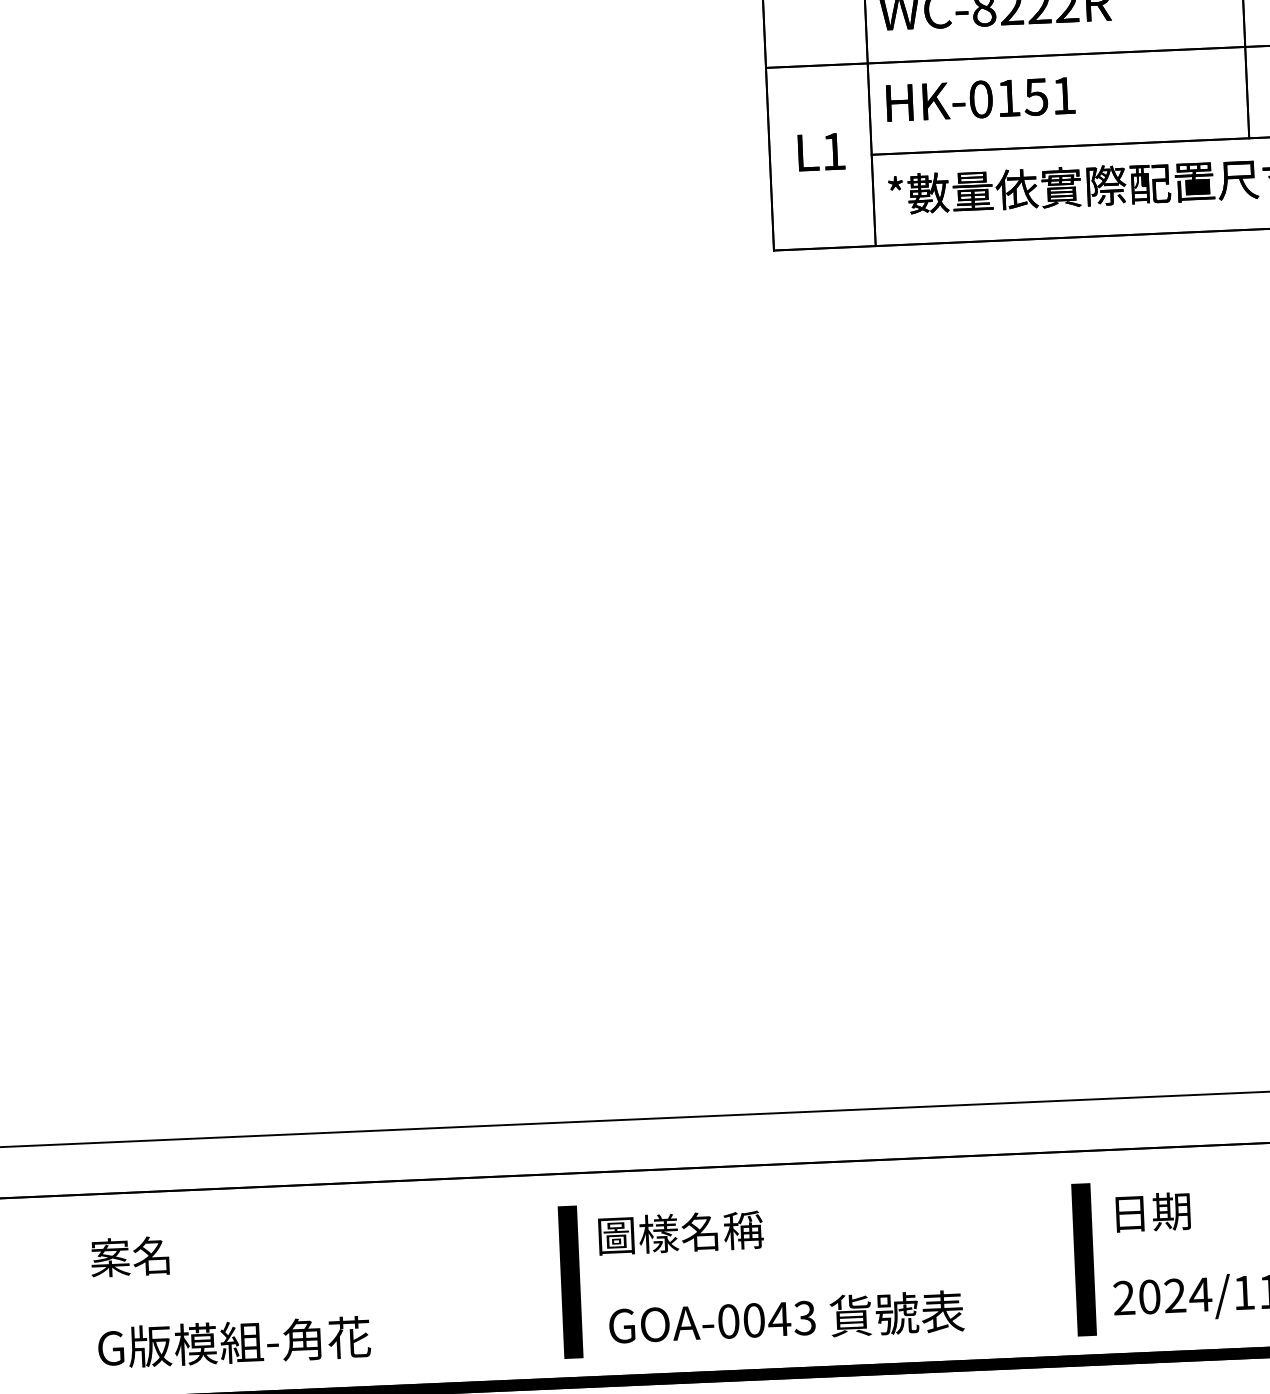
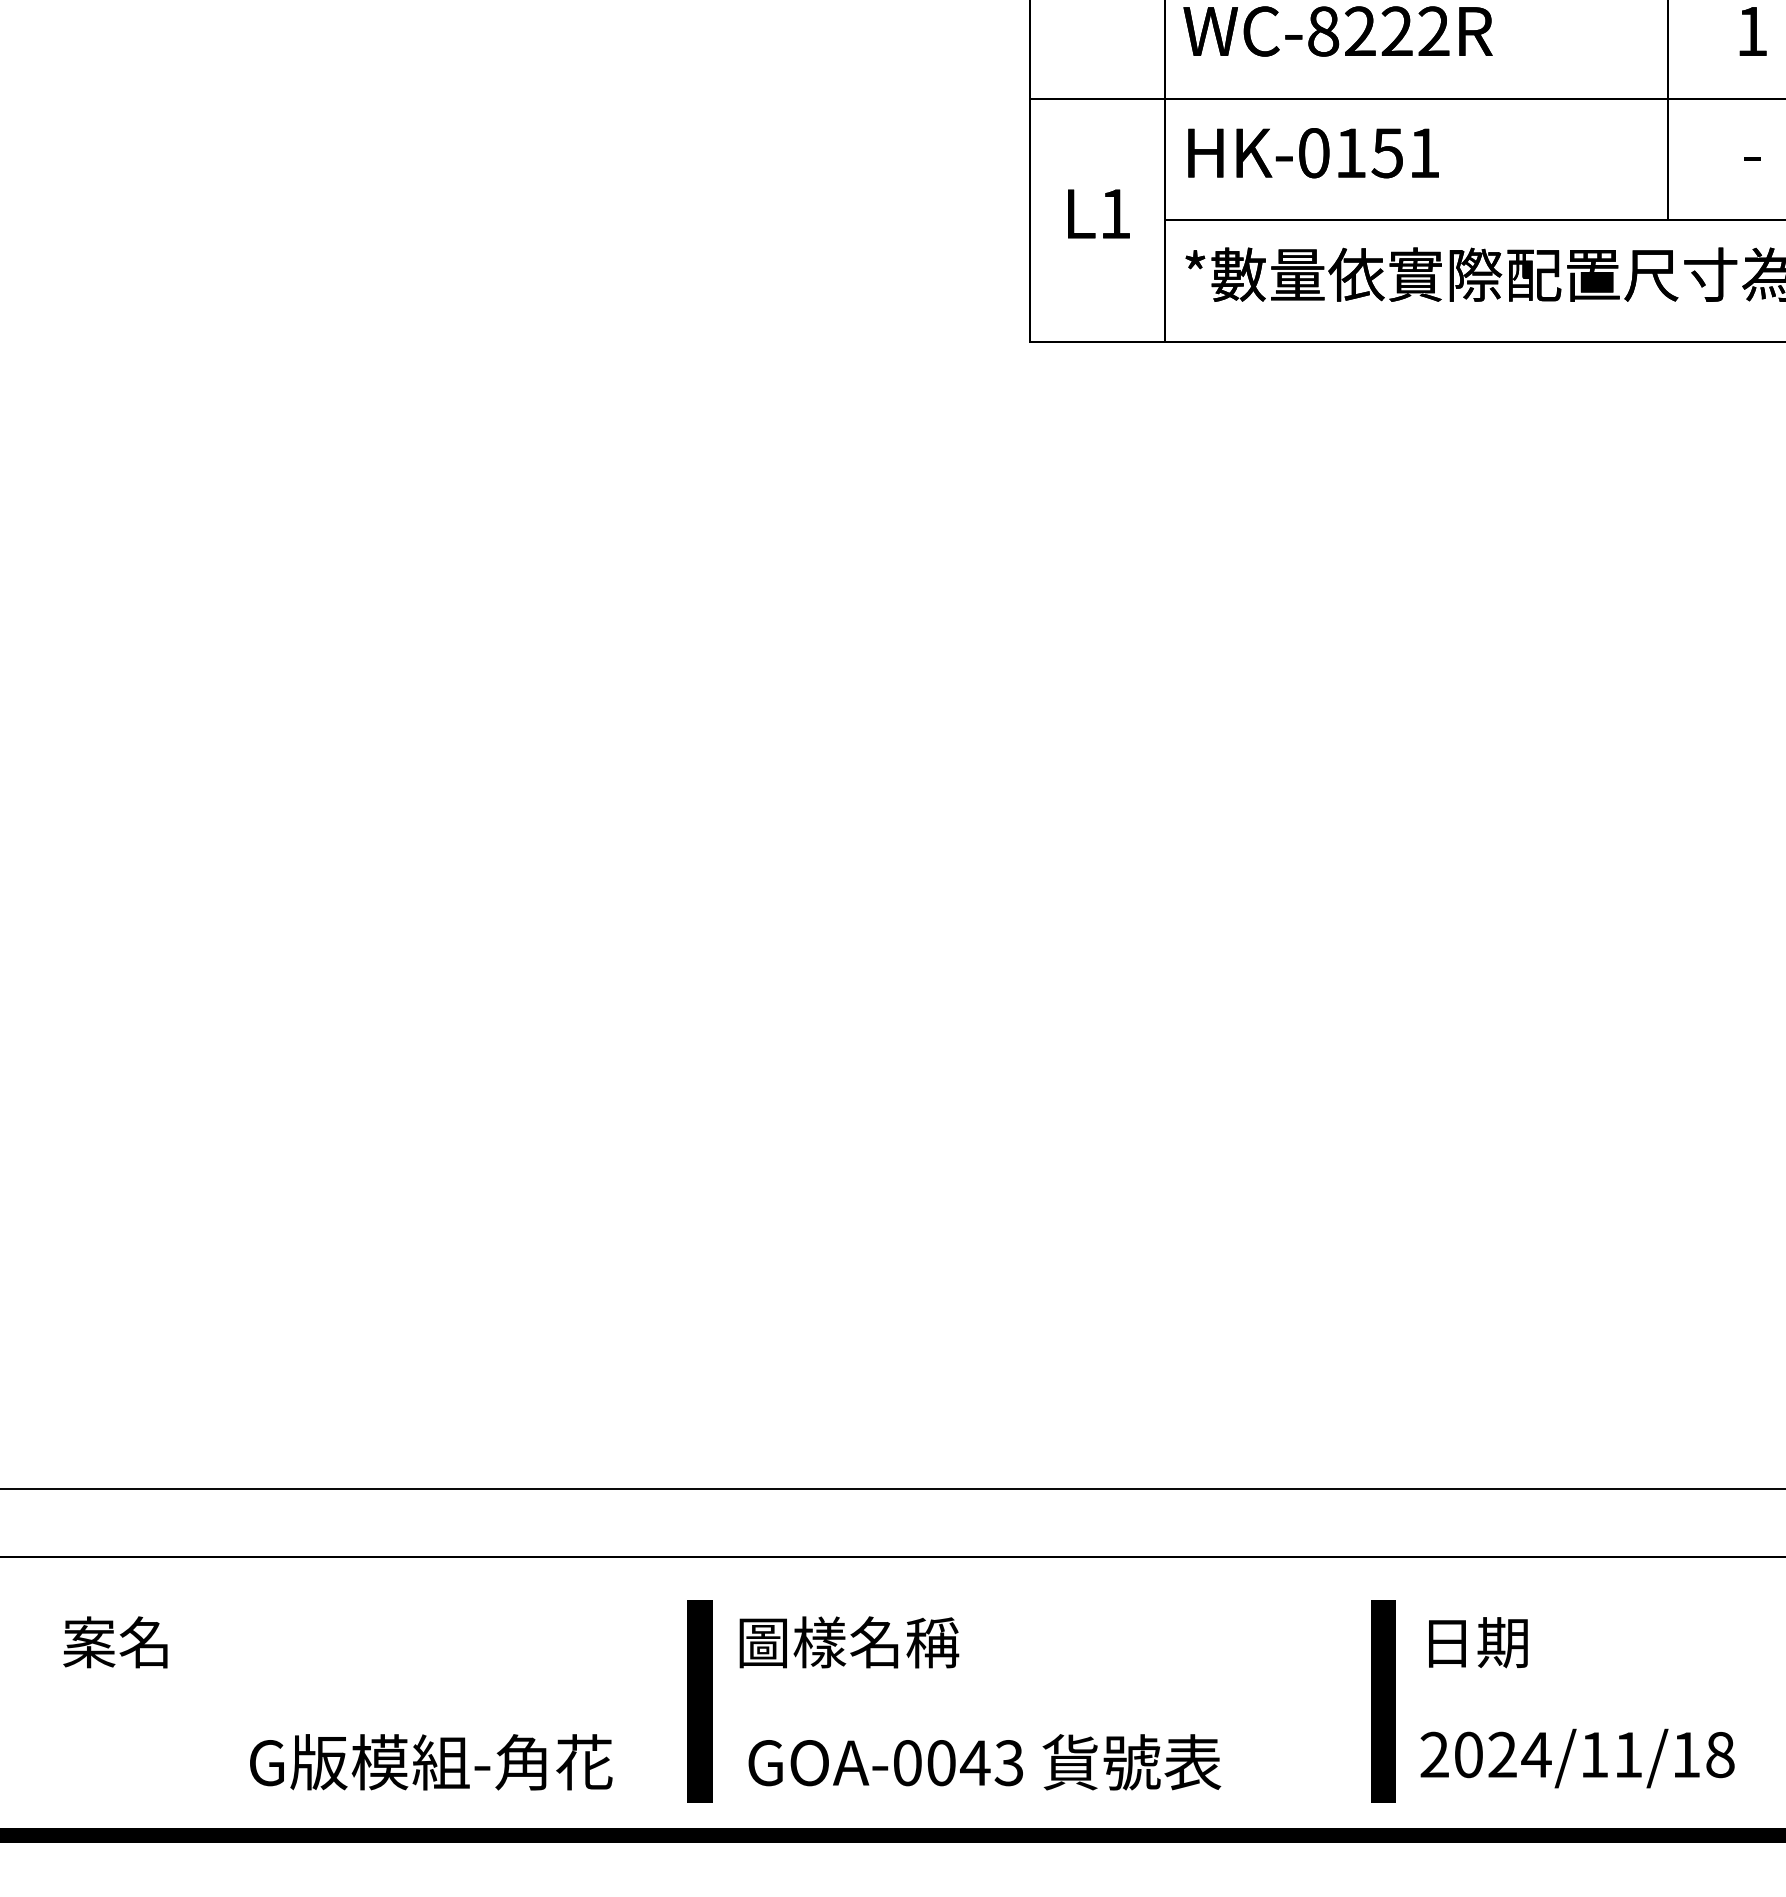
text: (234, 1342) -> (431, 1762), moved

